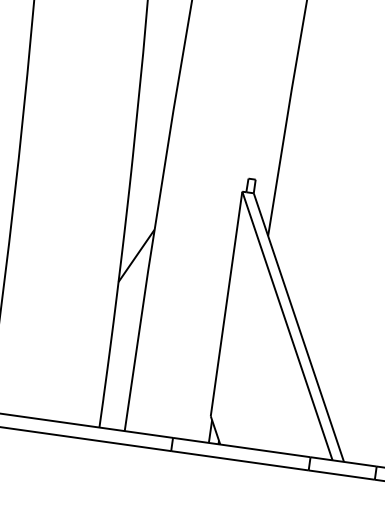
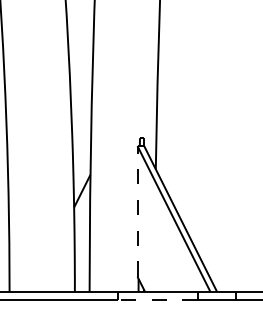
line: (226, 302) -> (137, 210), solid -> dashed
line: (239, 460) -> (157, 299), solid -> dashed

